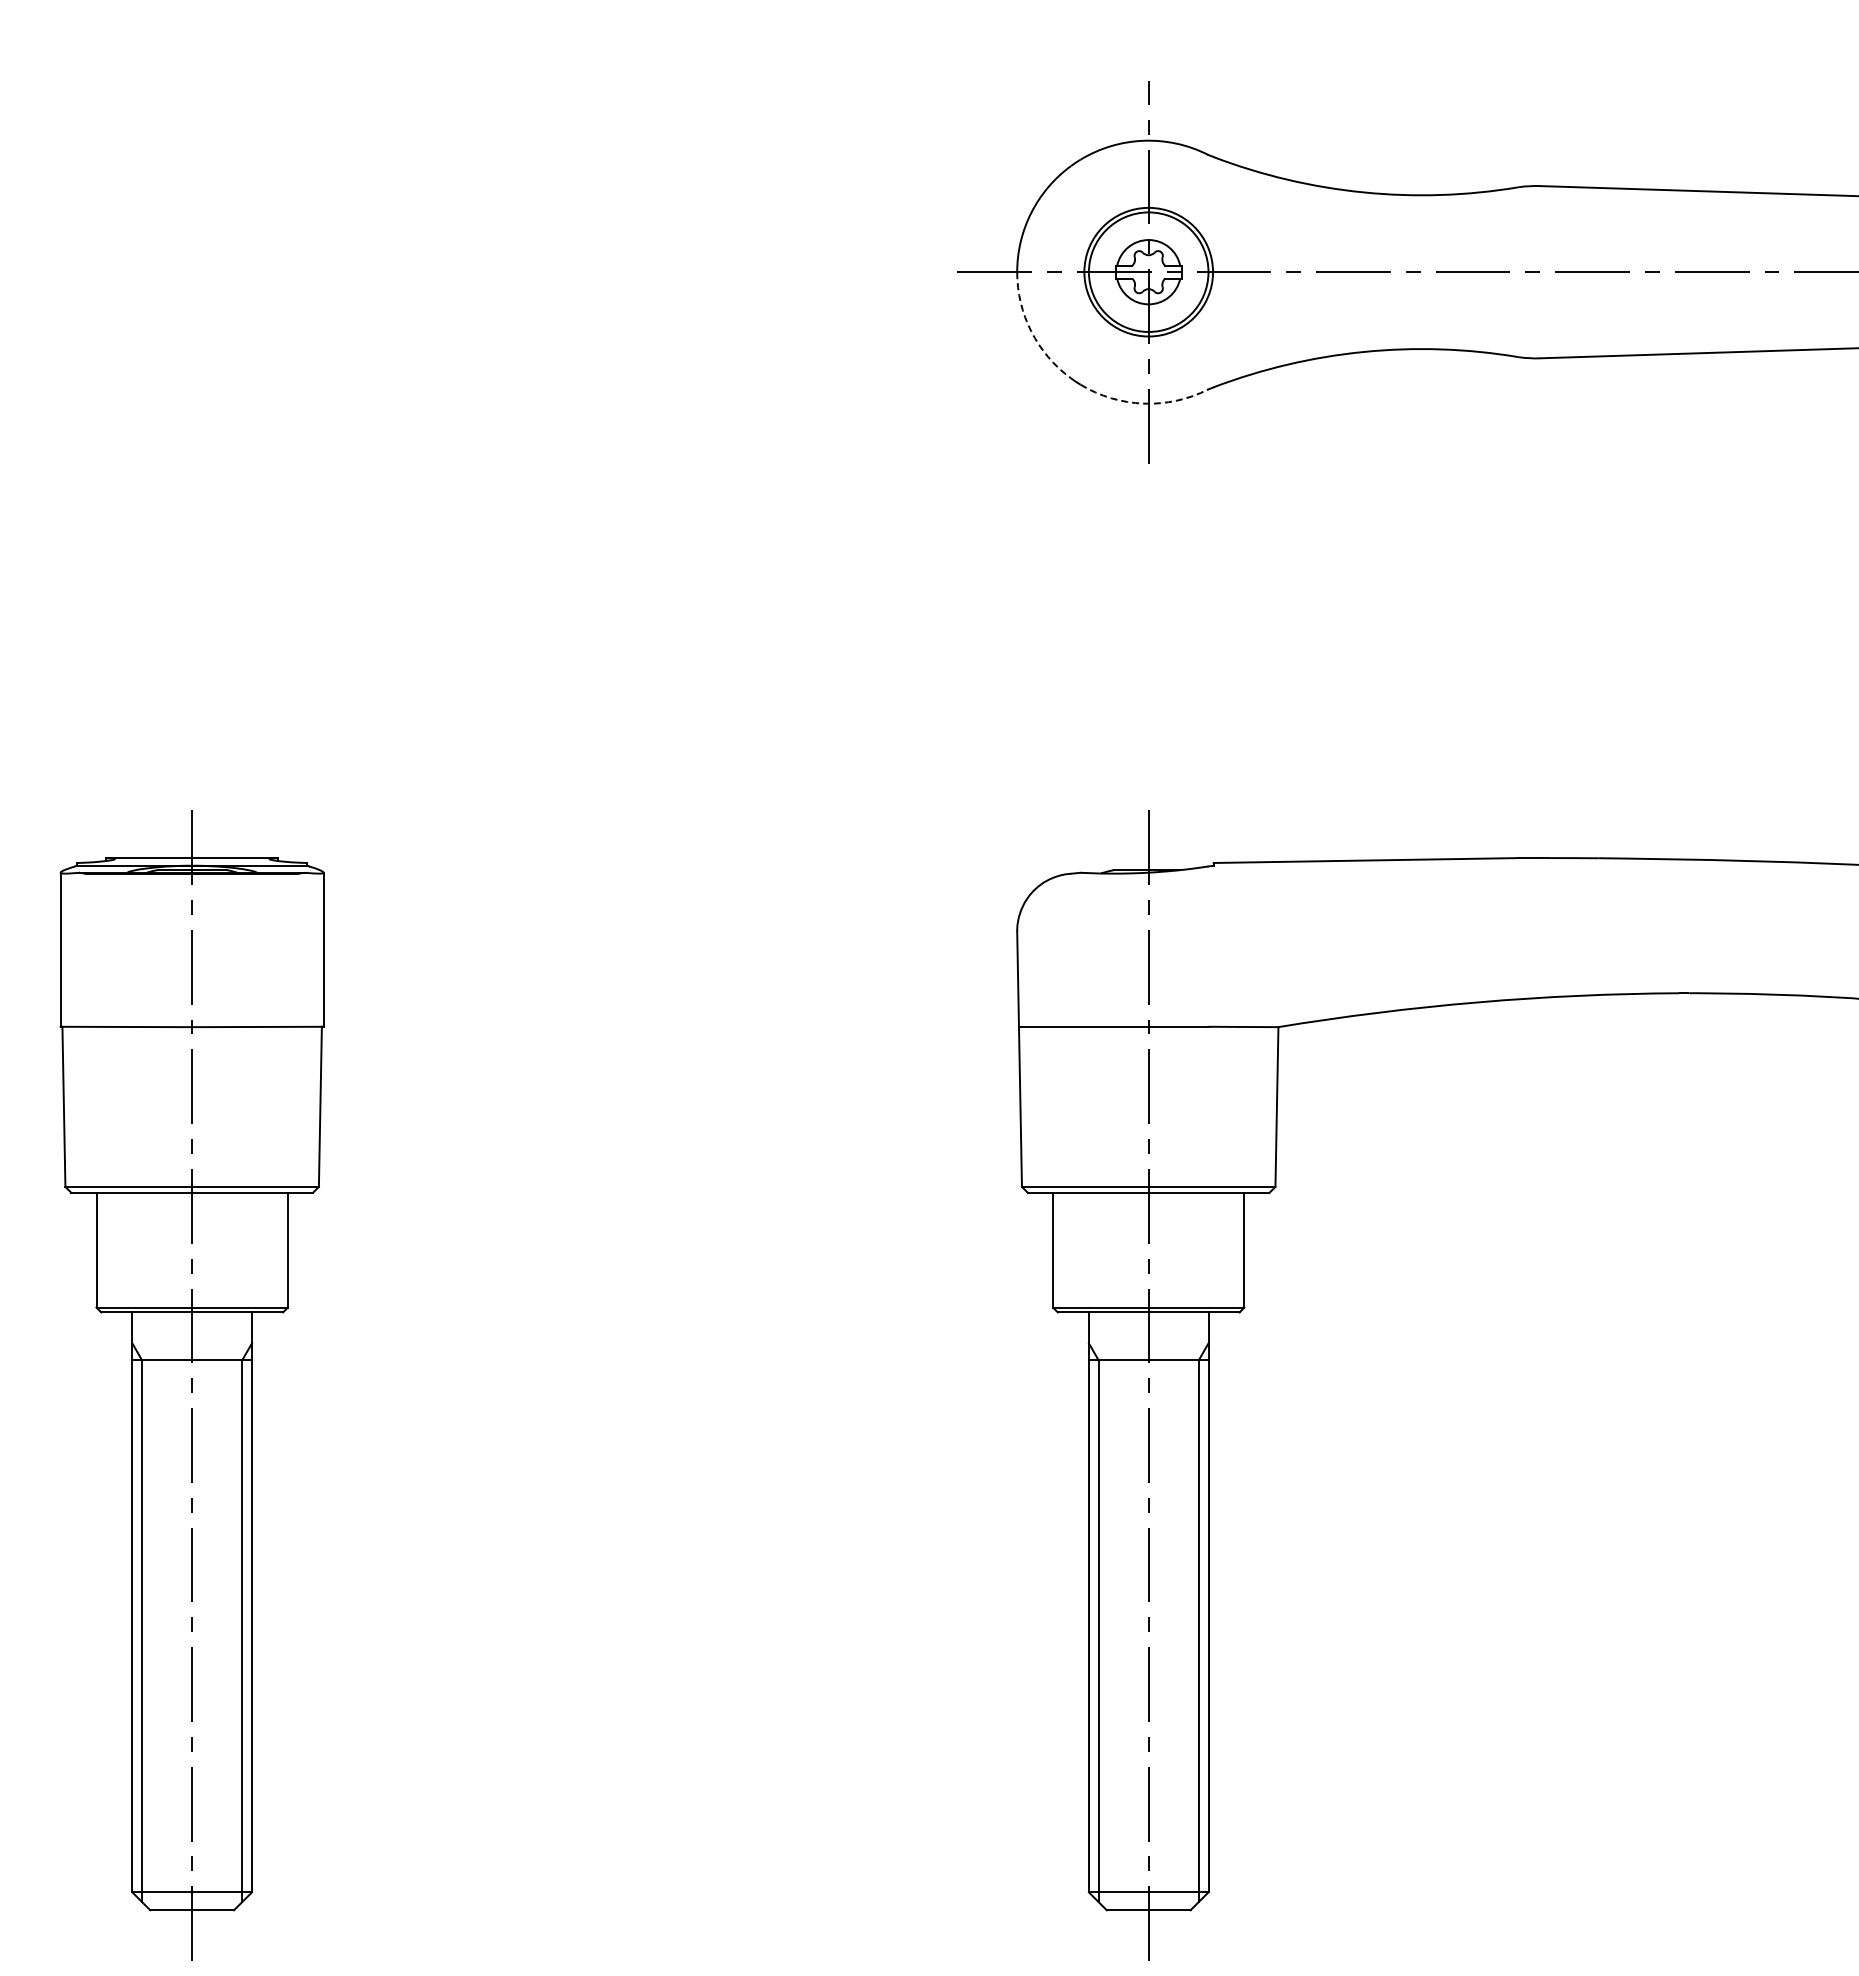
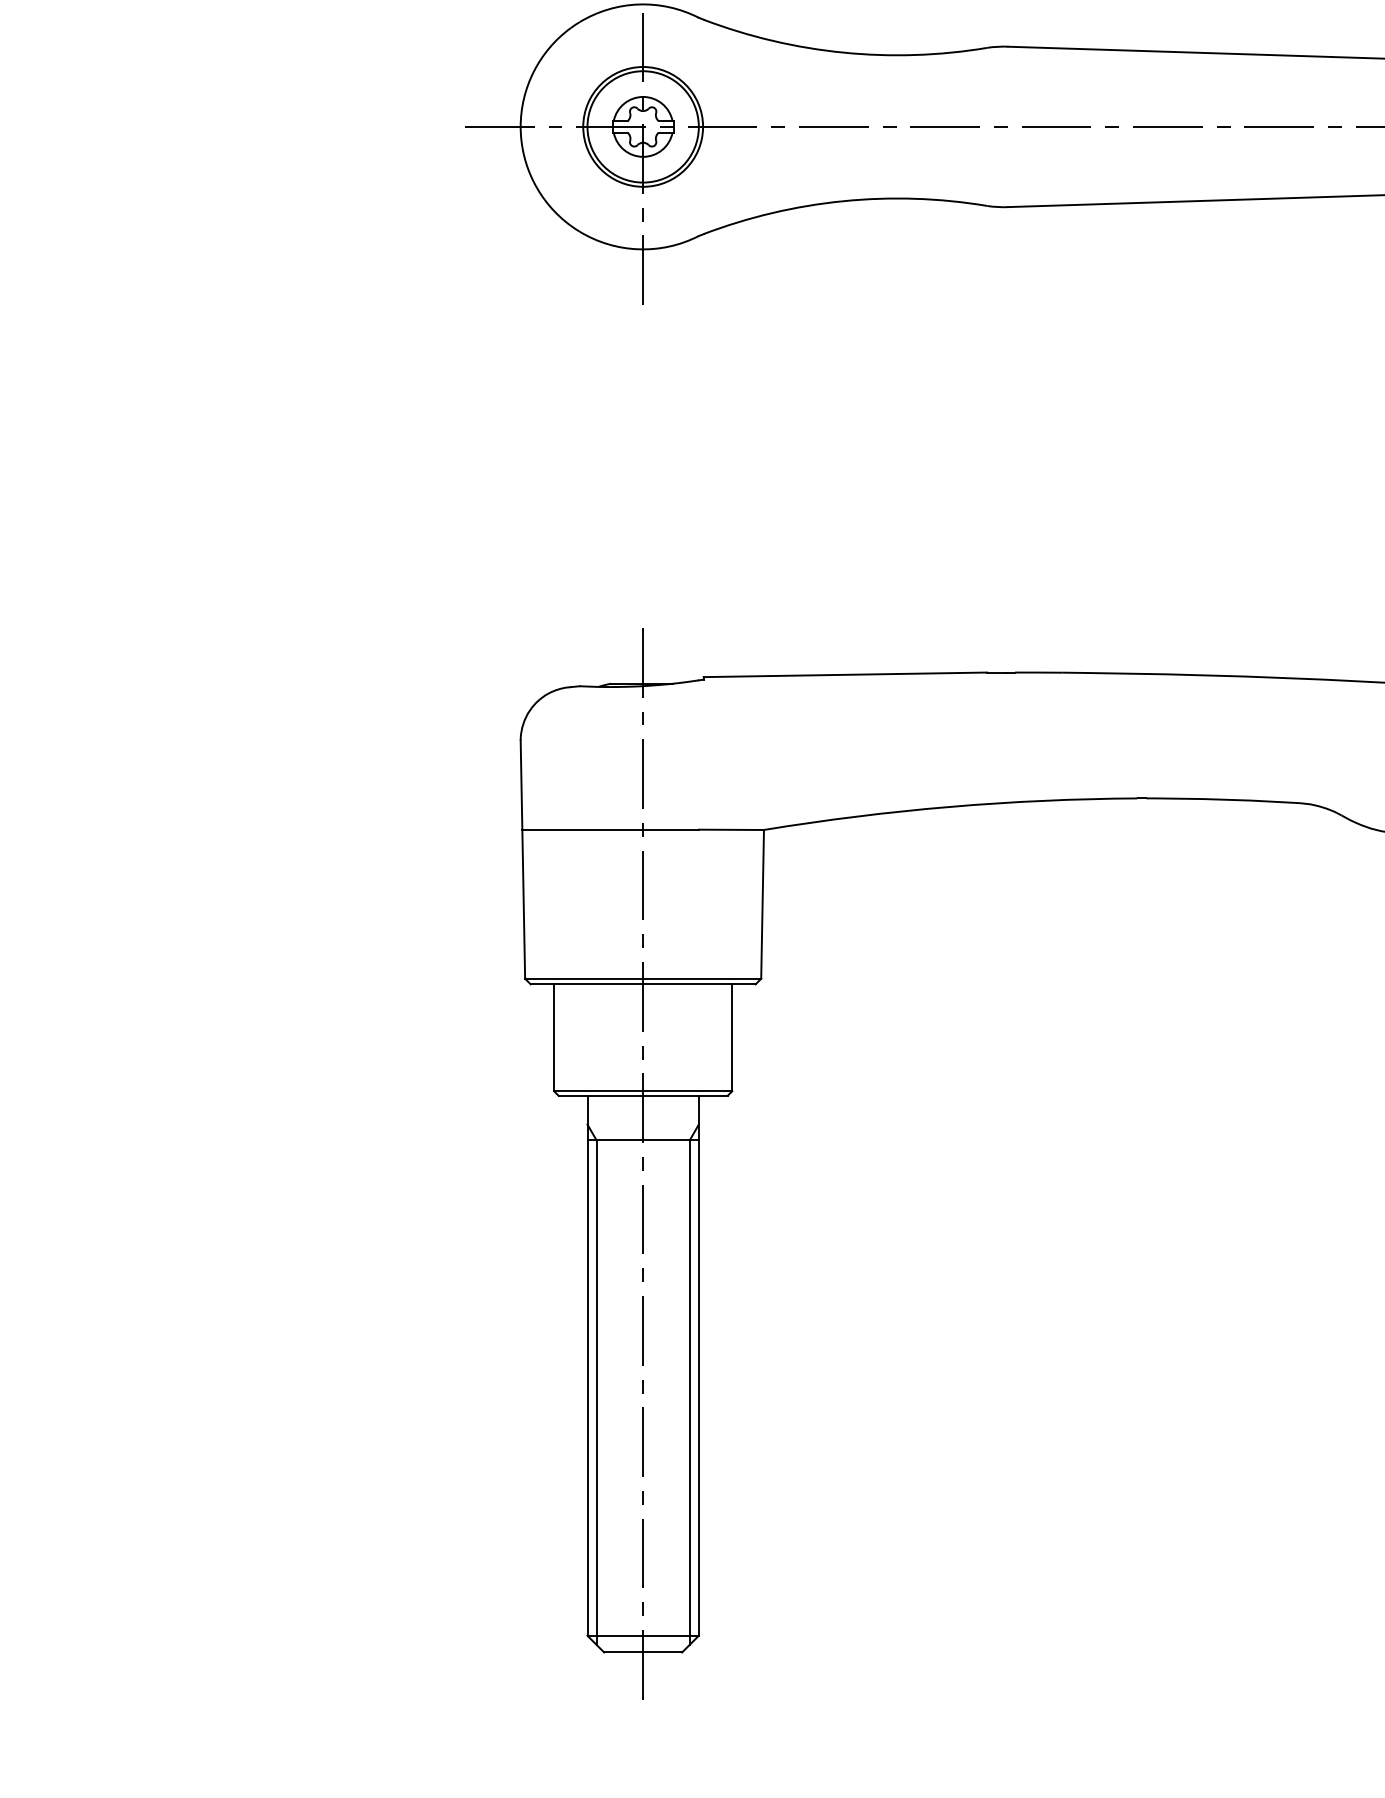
arc: (1031, 331) -> (534, 182), dashed -> solid
arc: (1143, 403) -> (638, 249), dashed -> solid

